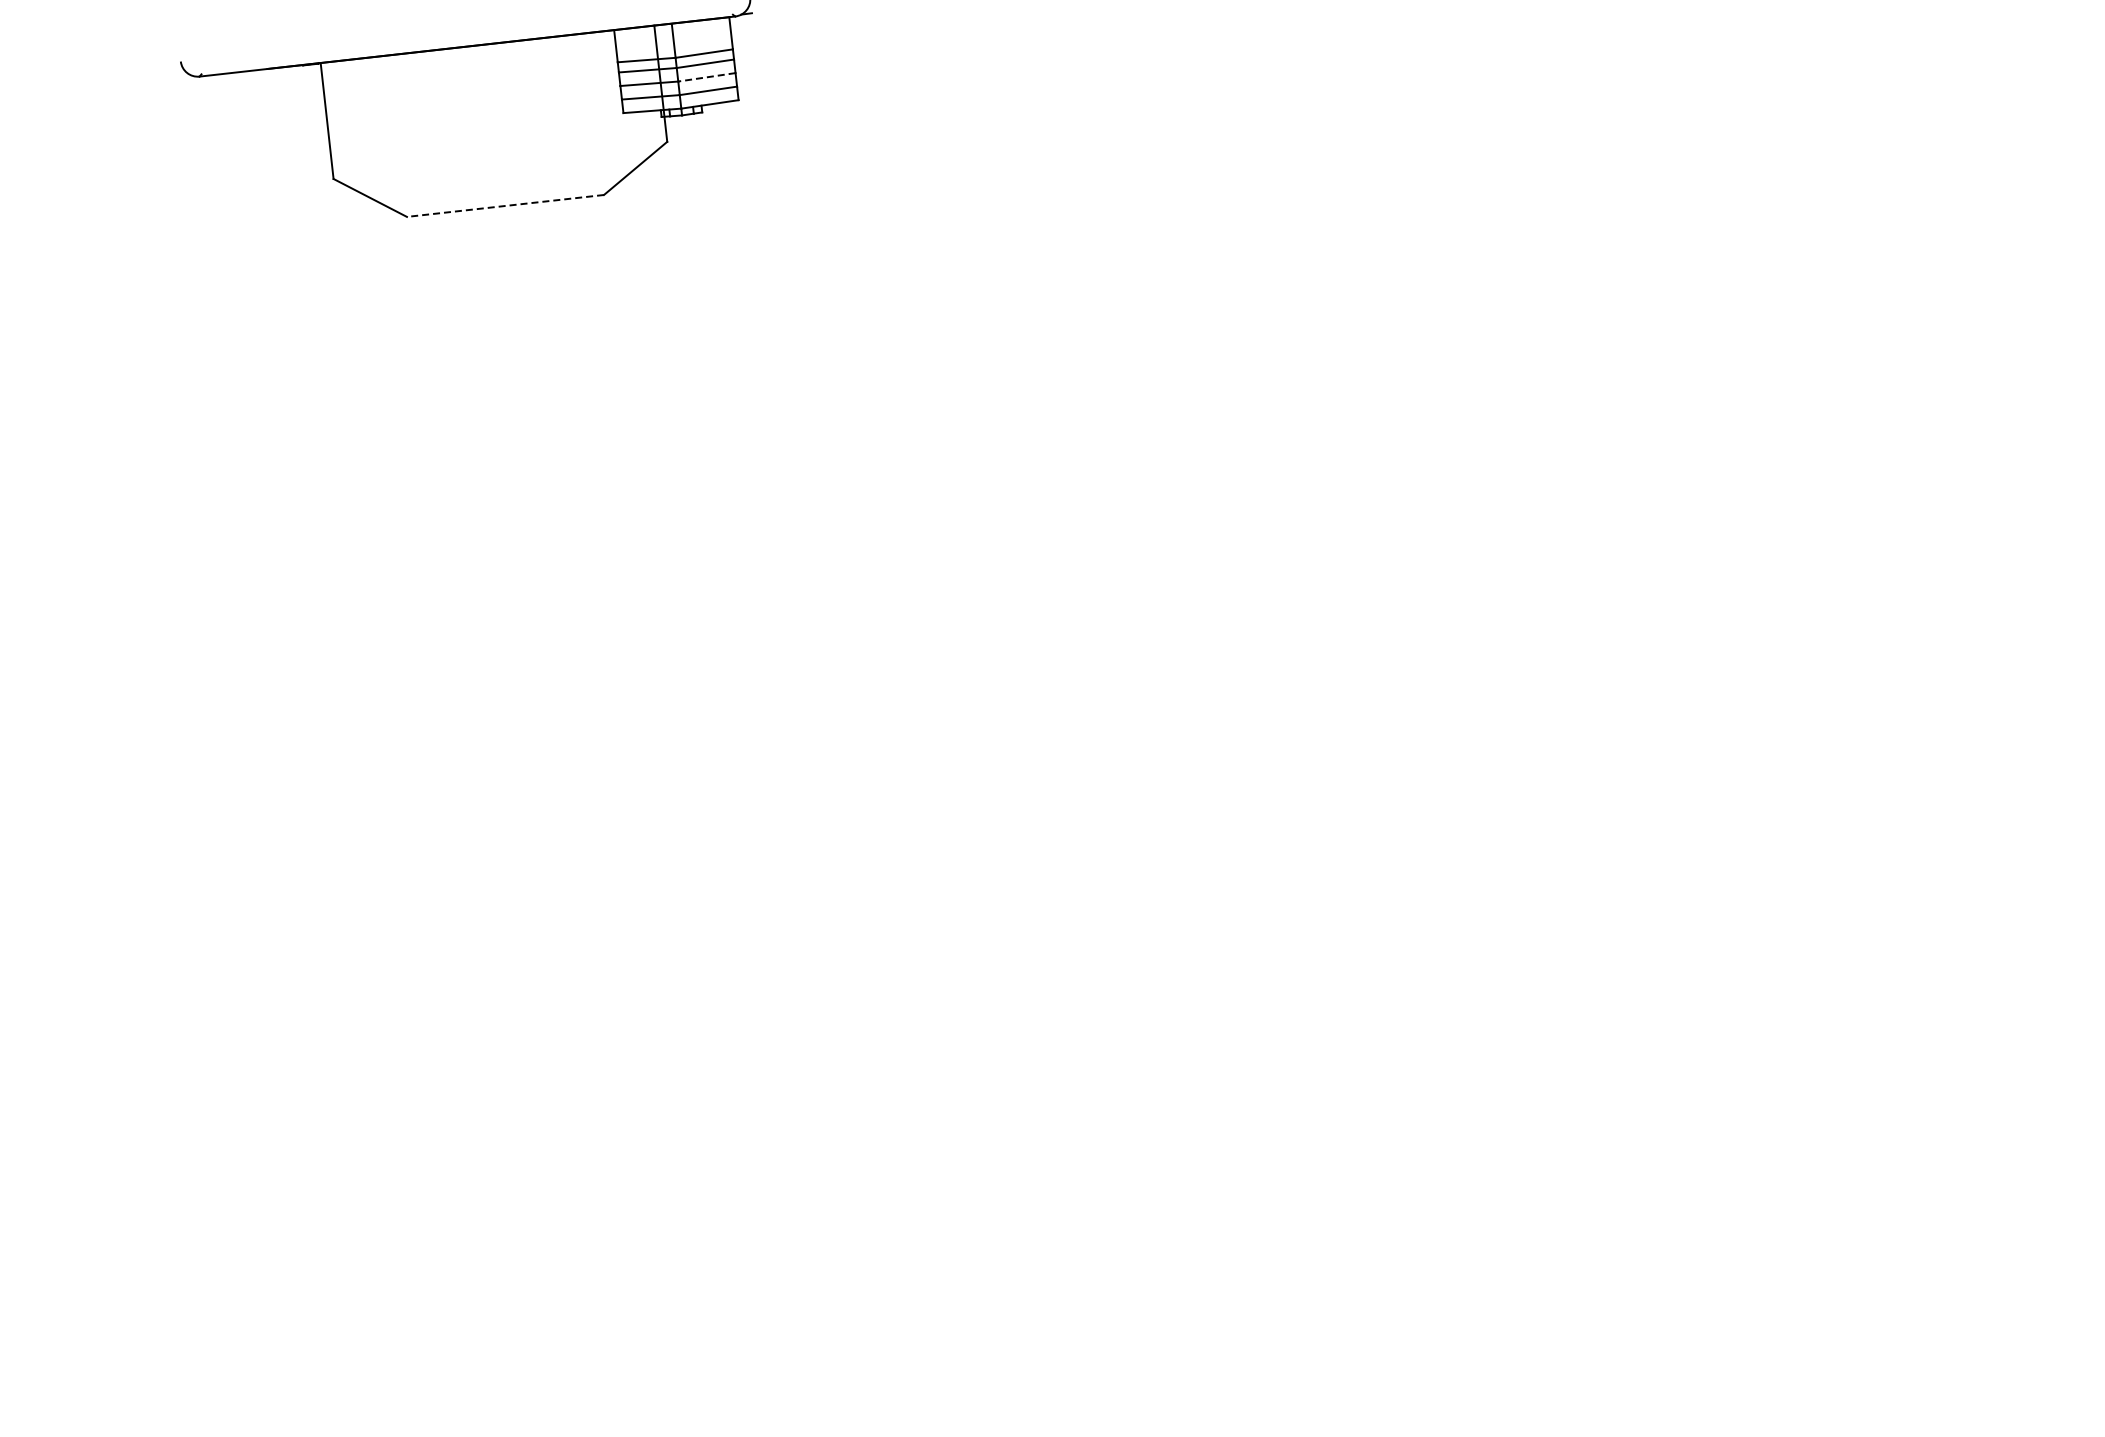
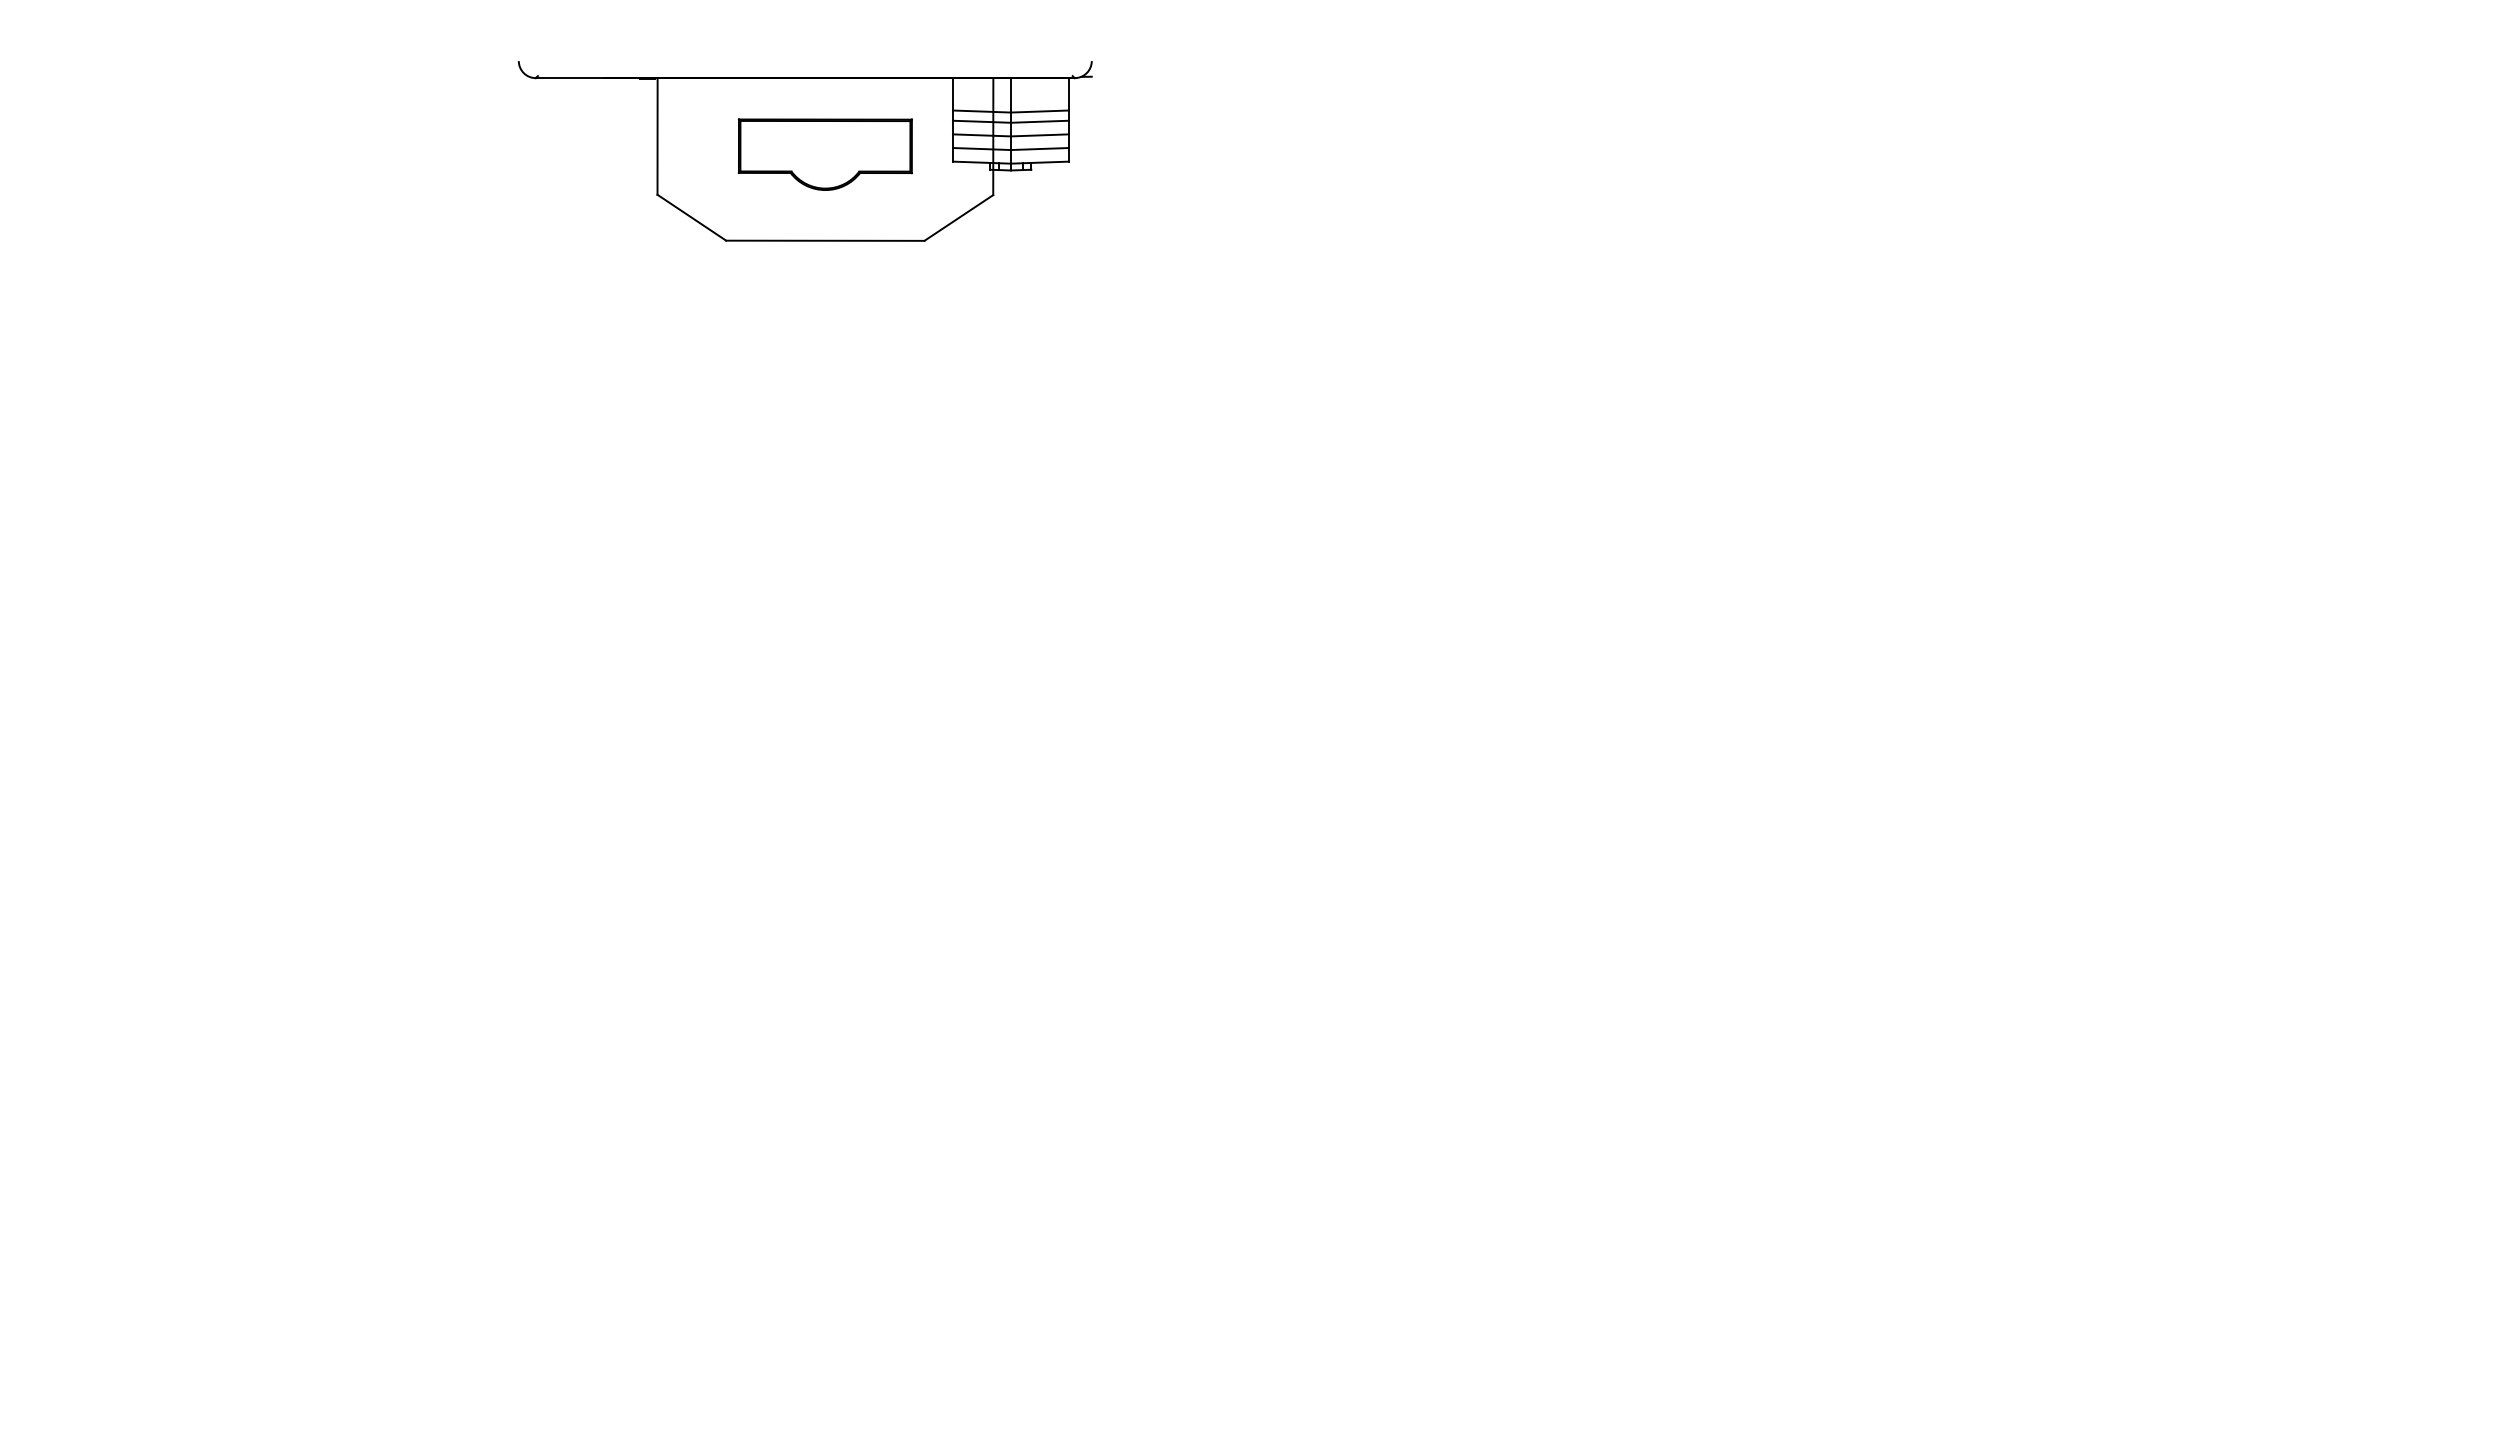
line: (706, 77) -> (1039, 135), dashed -> solid
part: (495, 120) -> (824, 154), added
line: (504, 205) -> (824, 240), dashed -> solid

